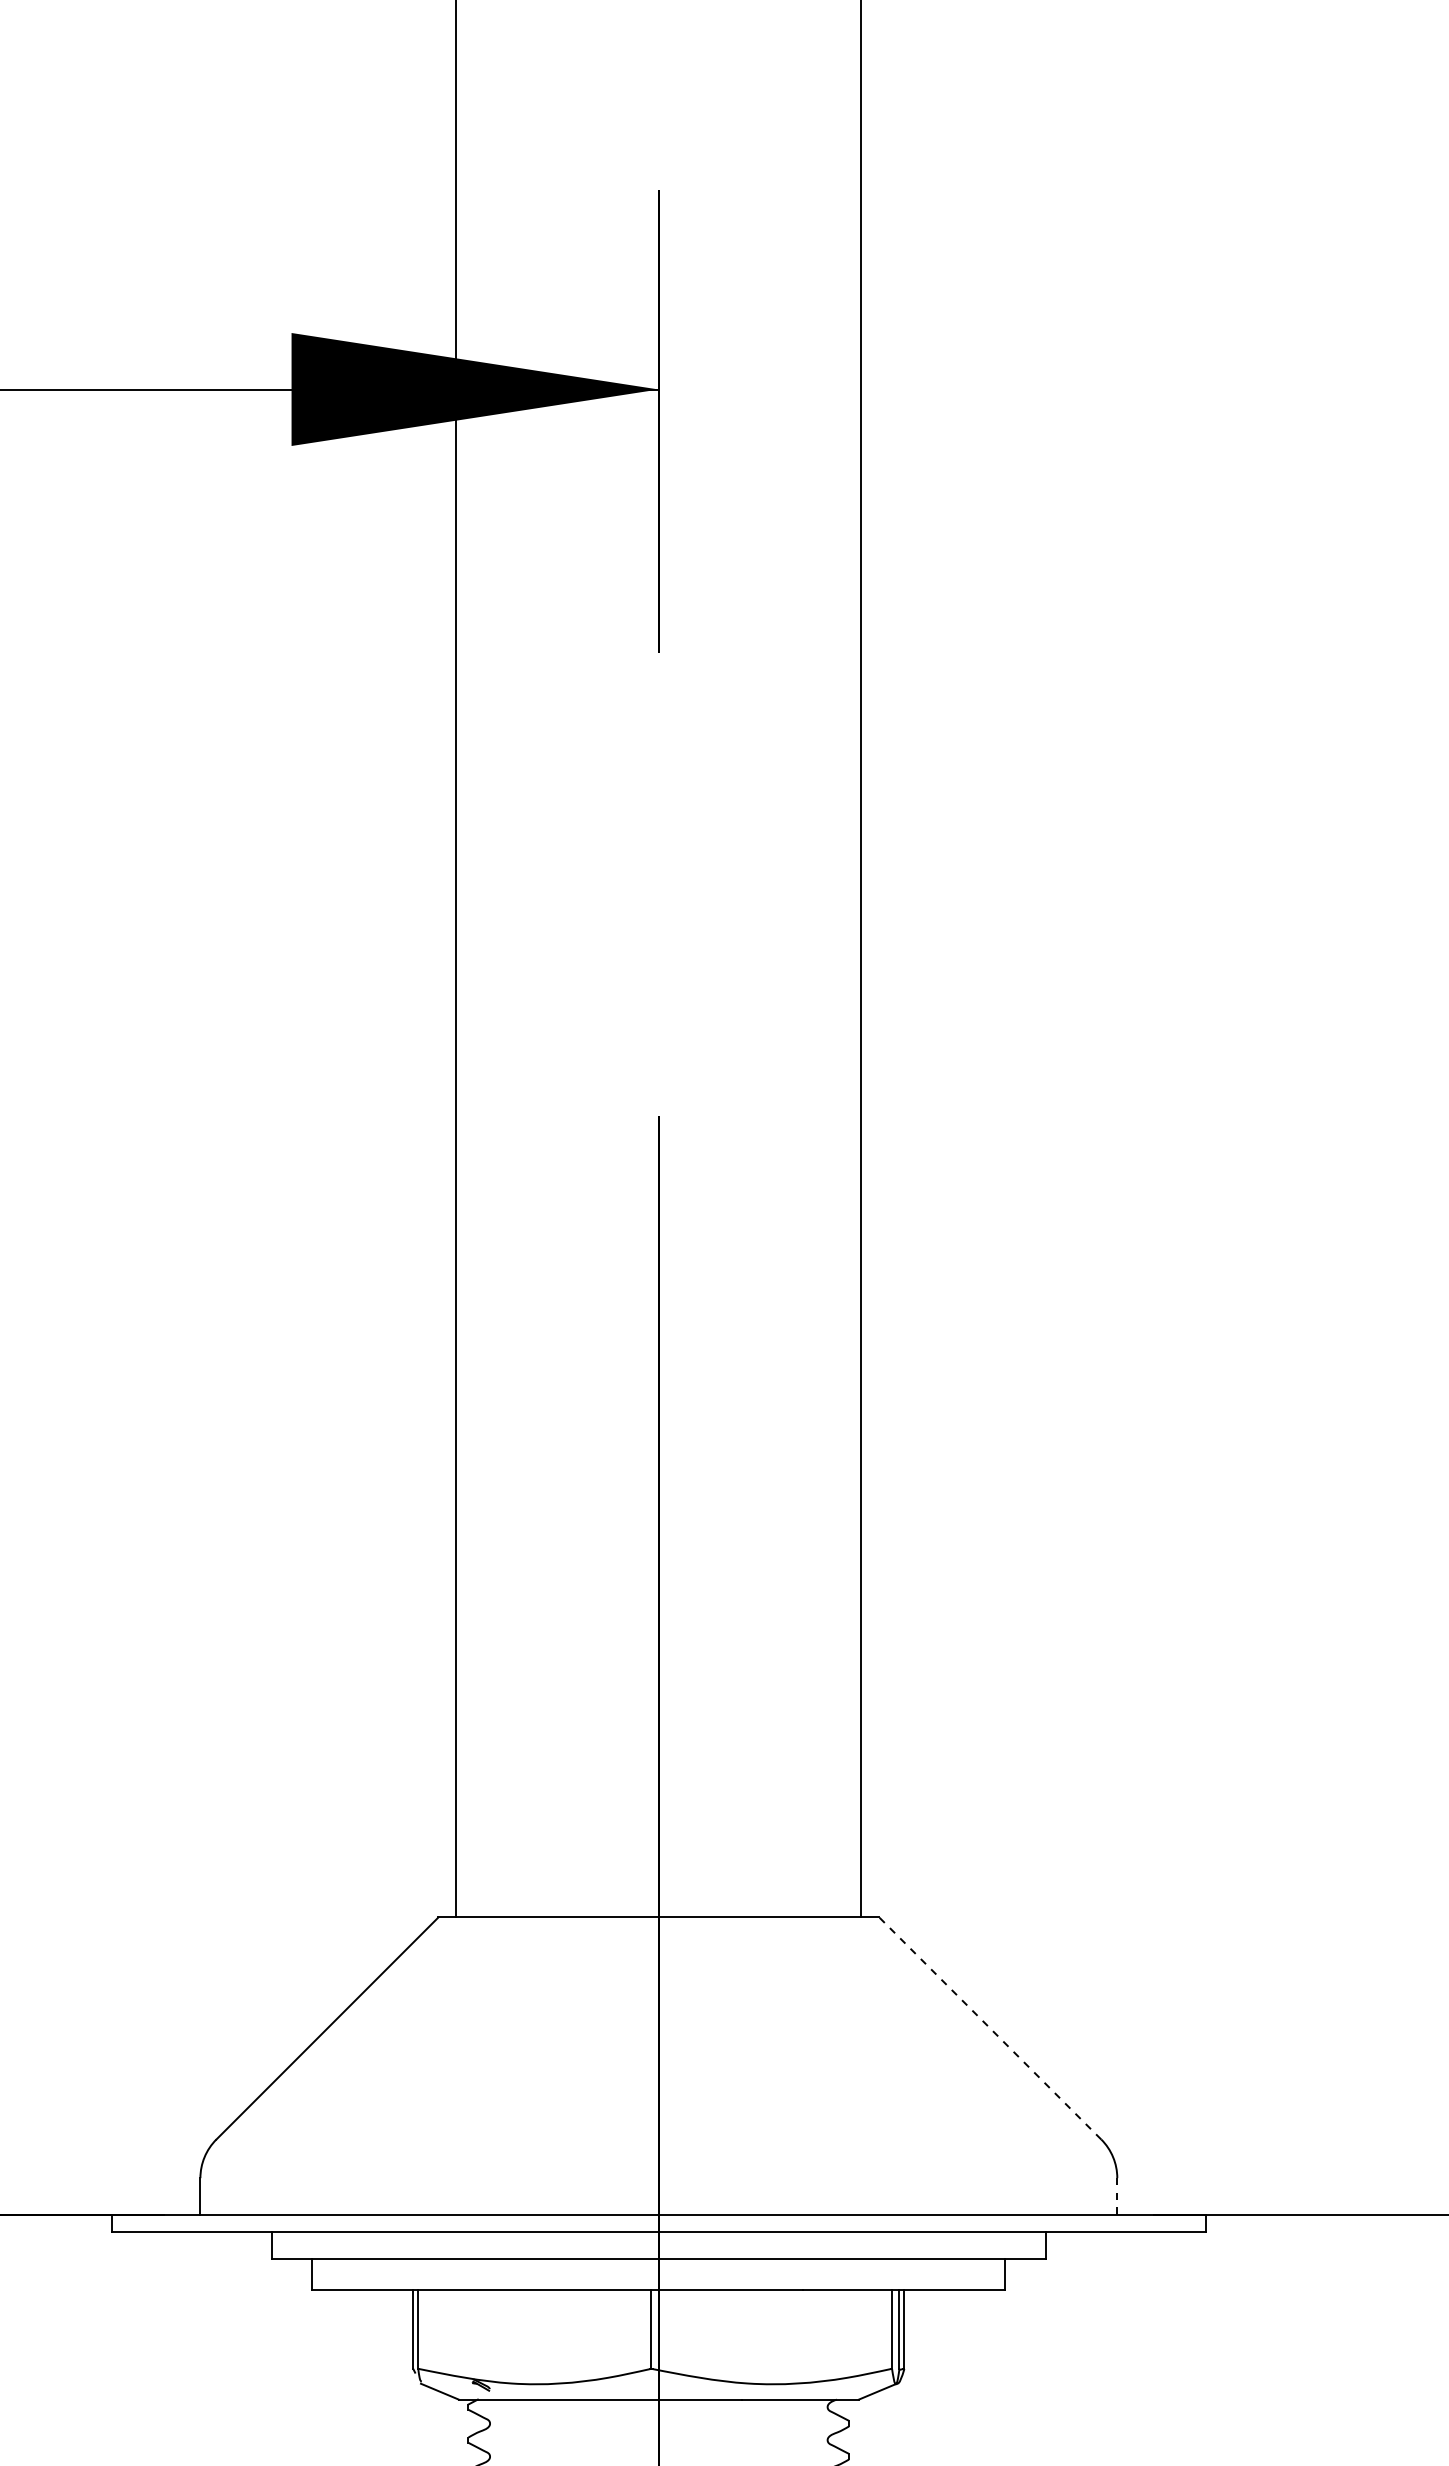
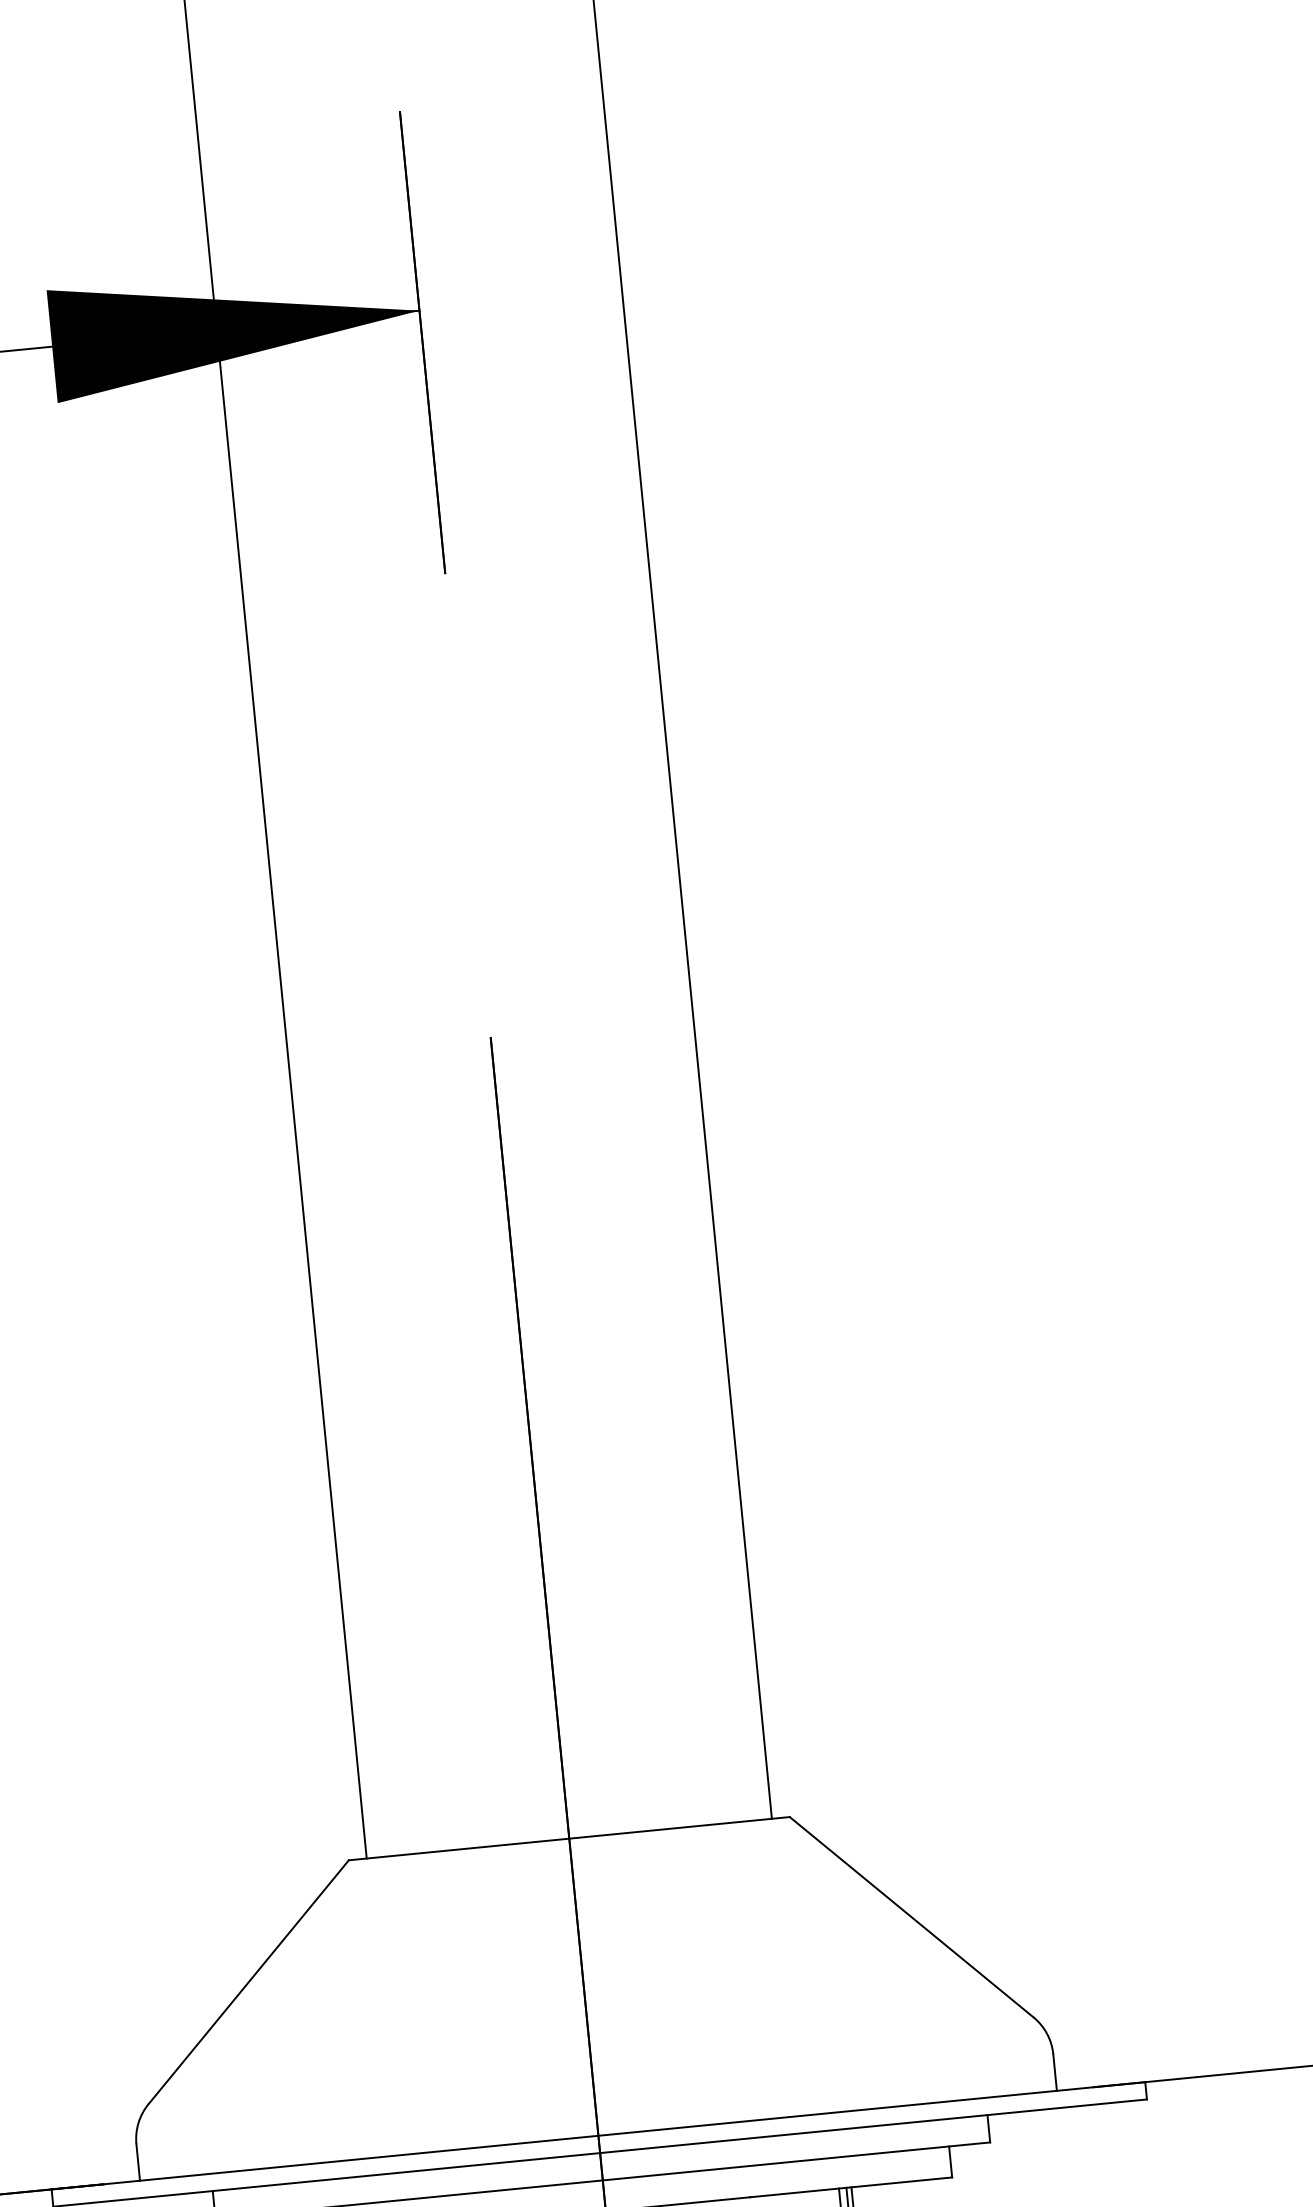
line: (990, 2028) -> (911, 1917), dashed -> solid
line: (1117, 2195) -> (1055, 2071), dashed -> solid

